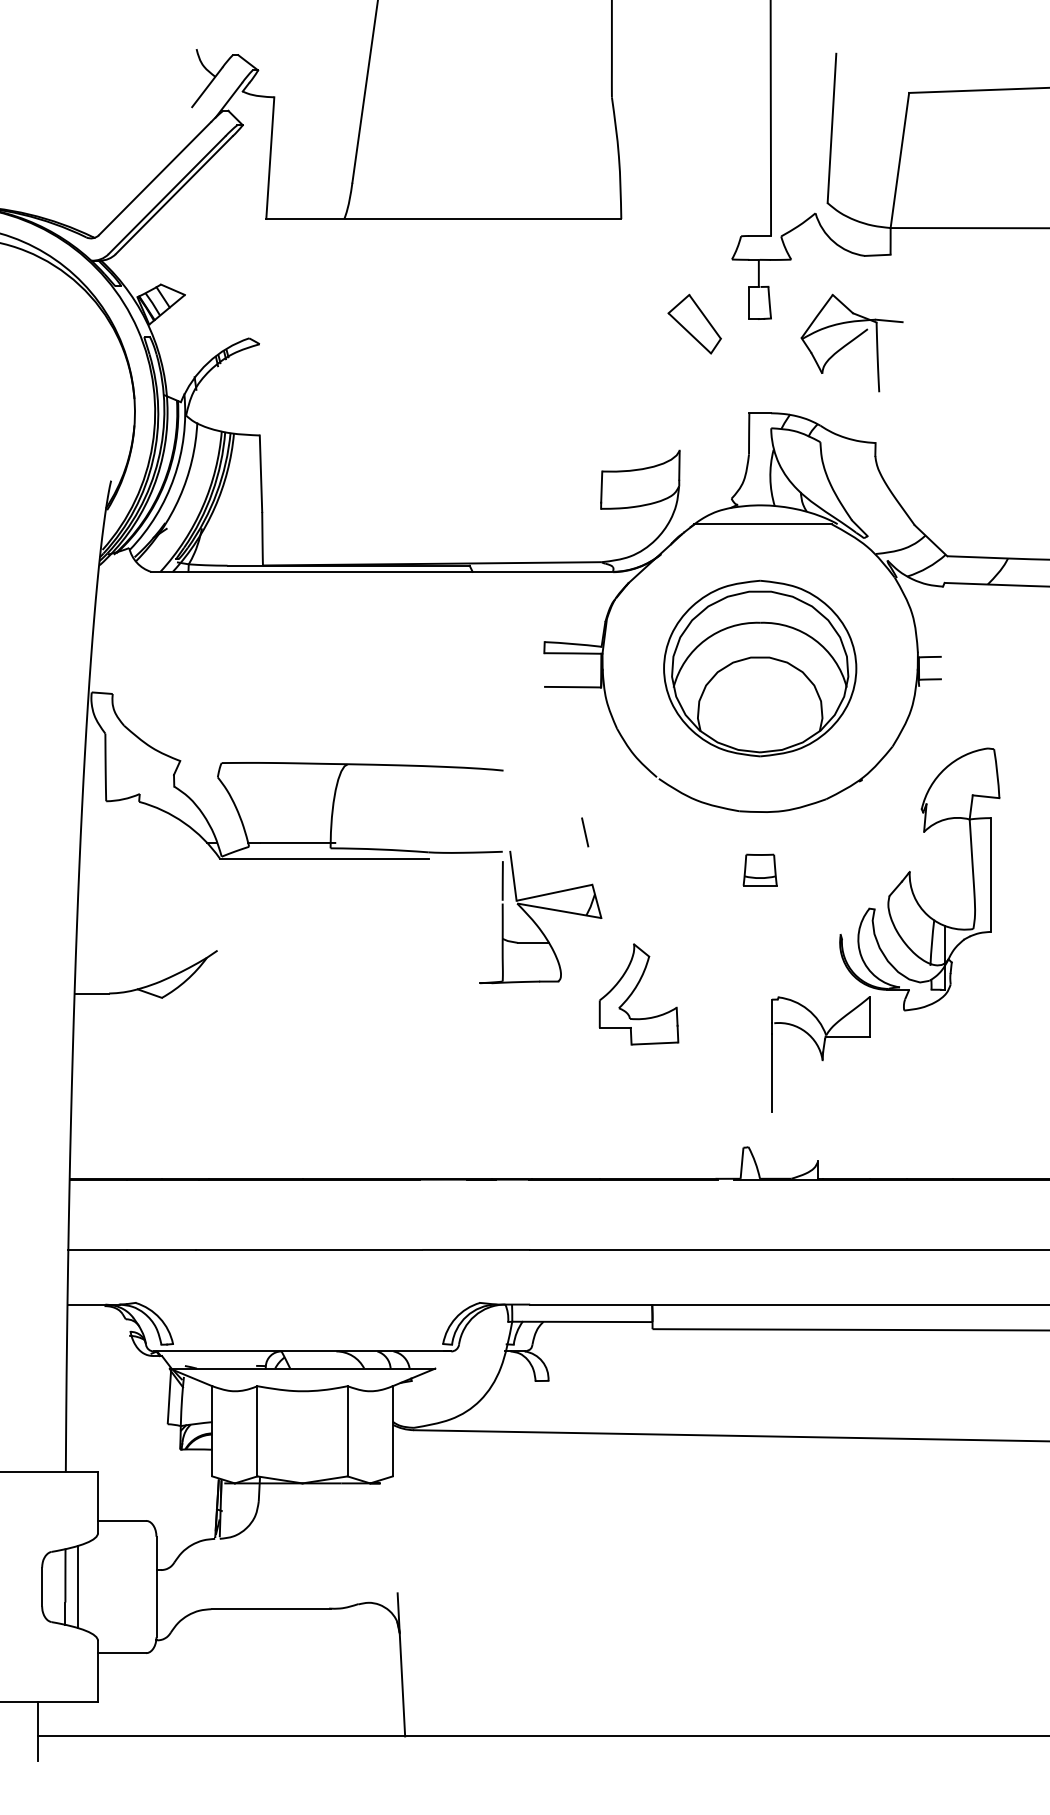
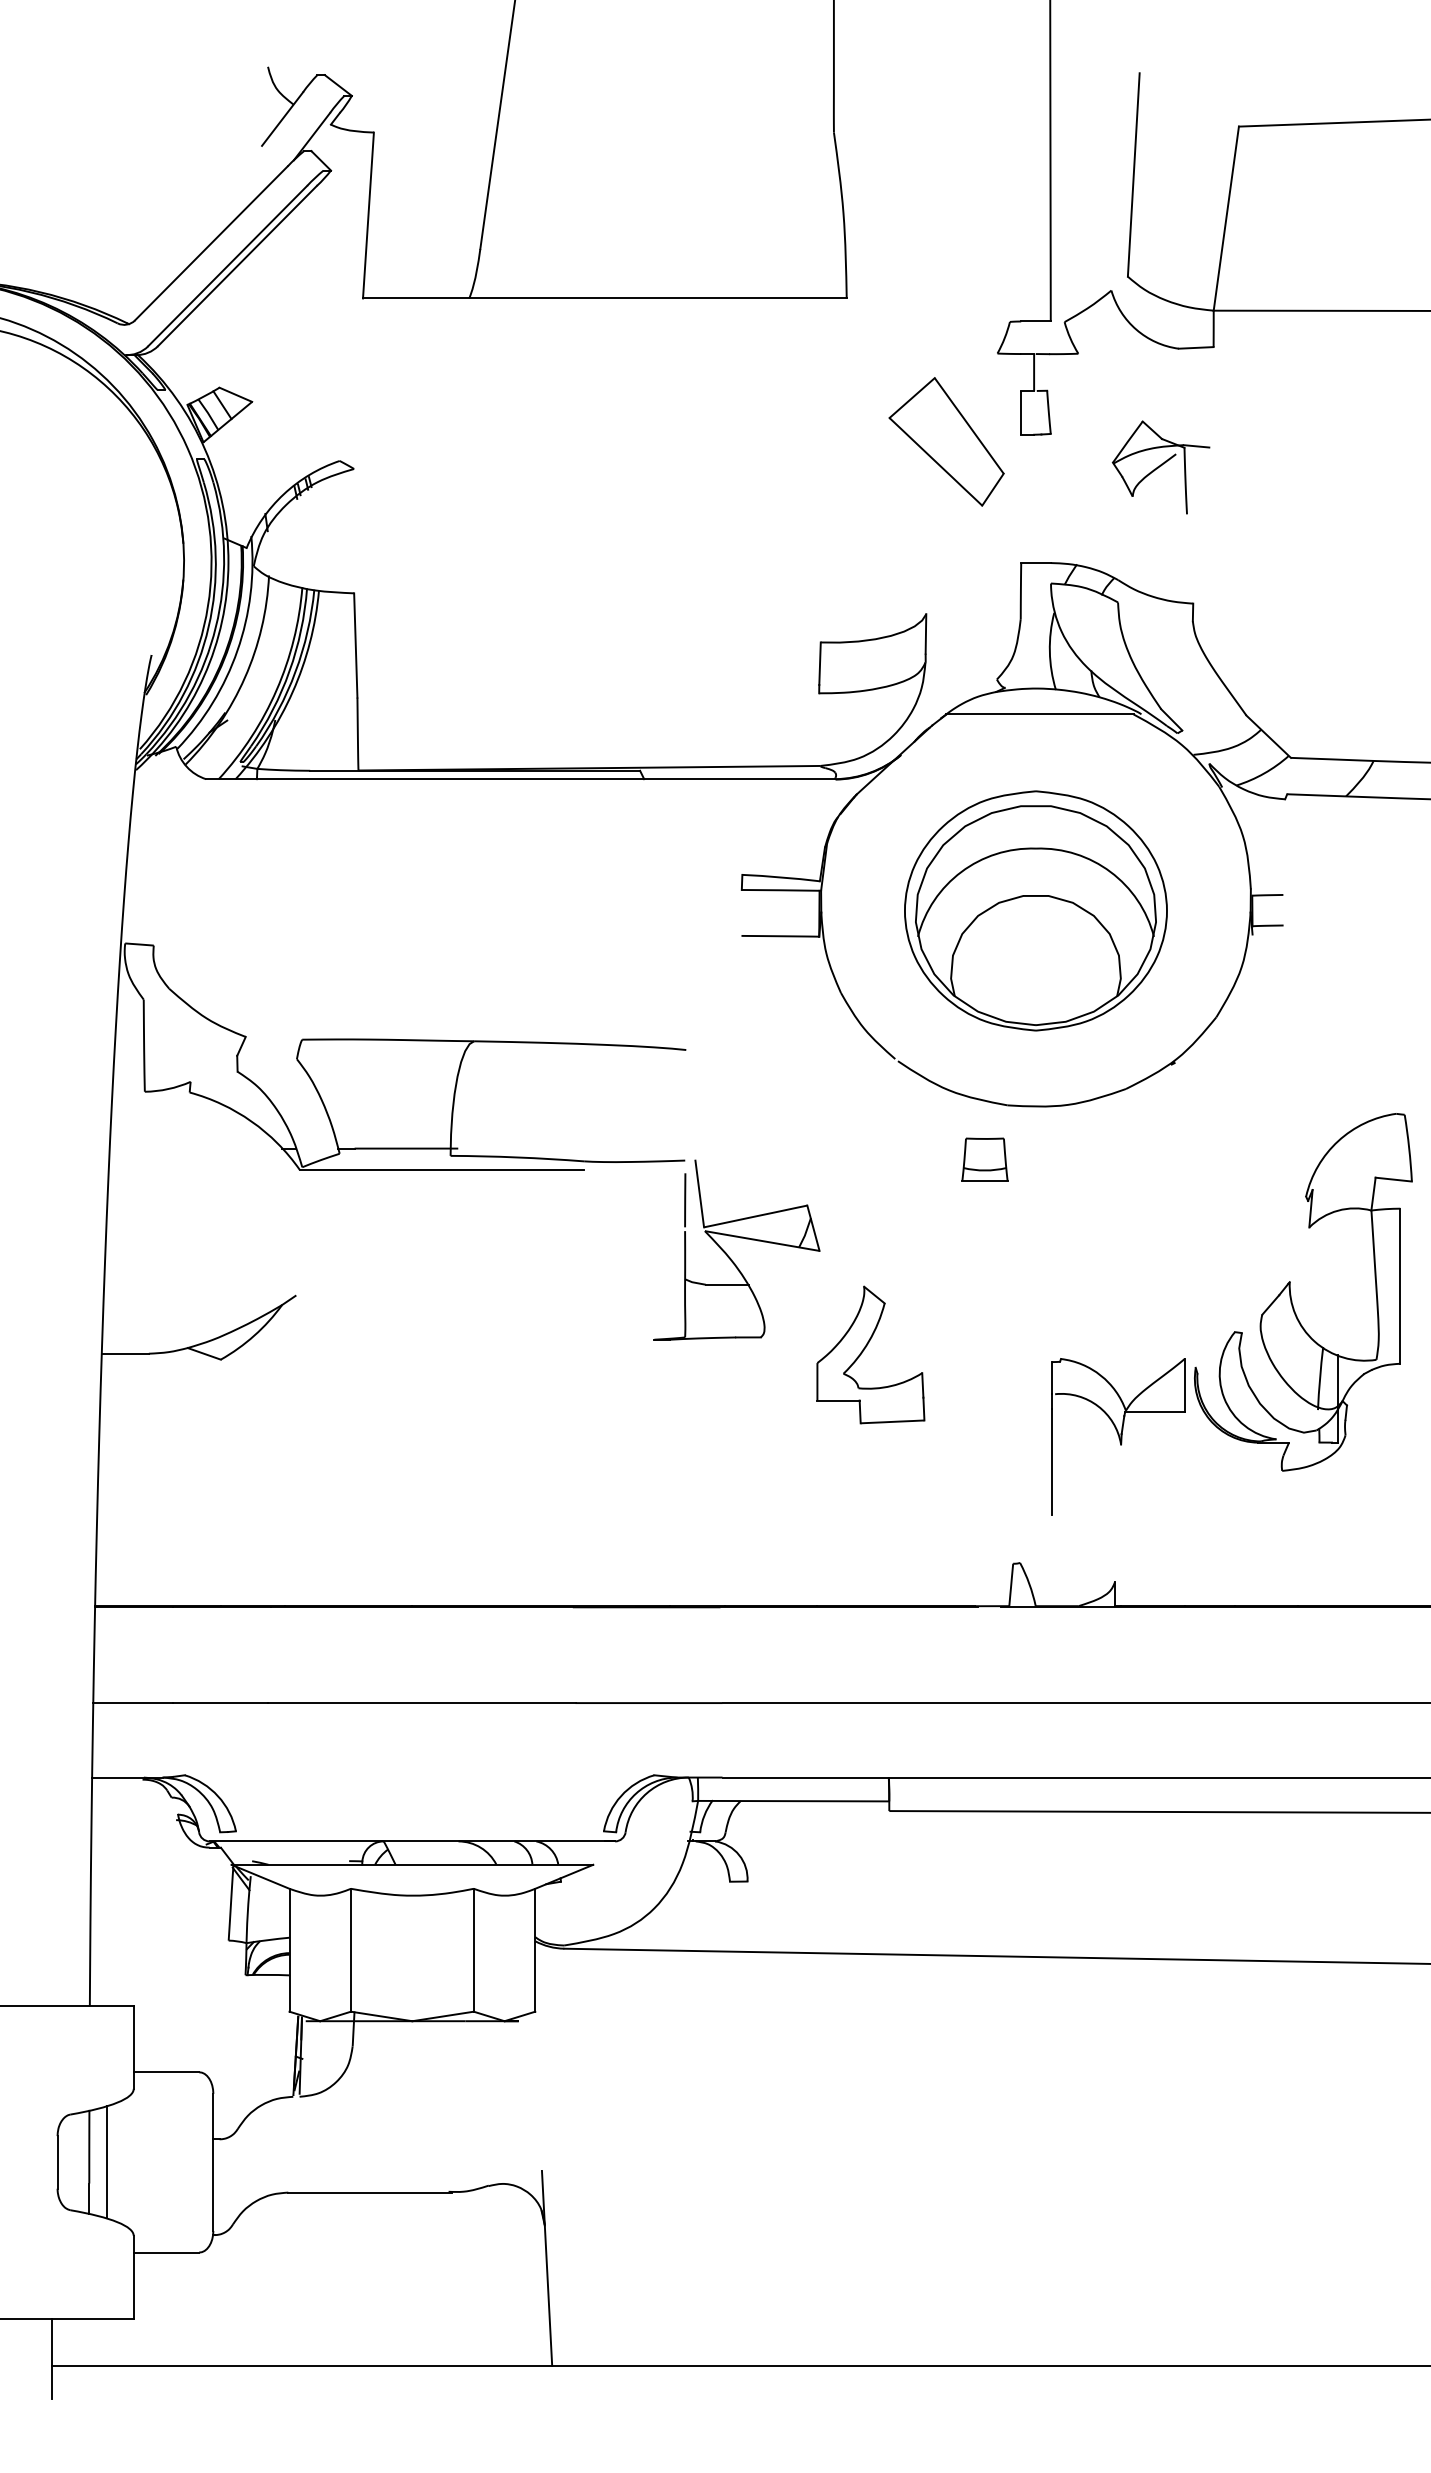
part: (694, 324) -> (946, 441), size x1.6
part: (851, 343) -> (1160, 467), size x0.7
line: (585, 832) -> (797, 1134), removed
part: (759, 870) -> (984, 1159), moved
part: (911, 881) -> (1291, 1294), moved

